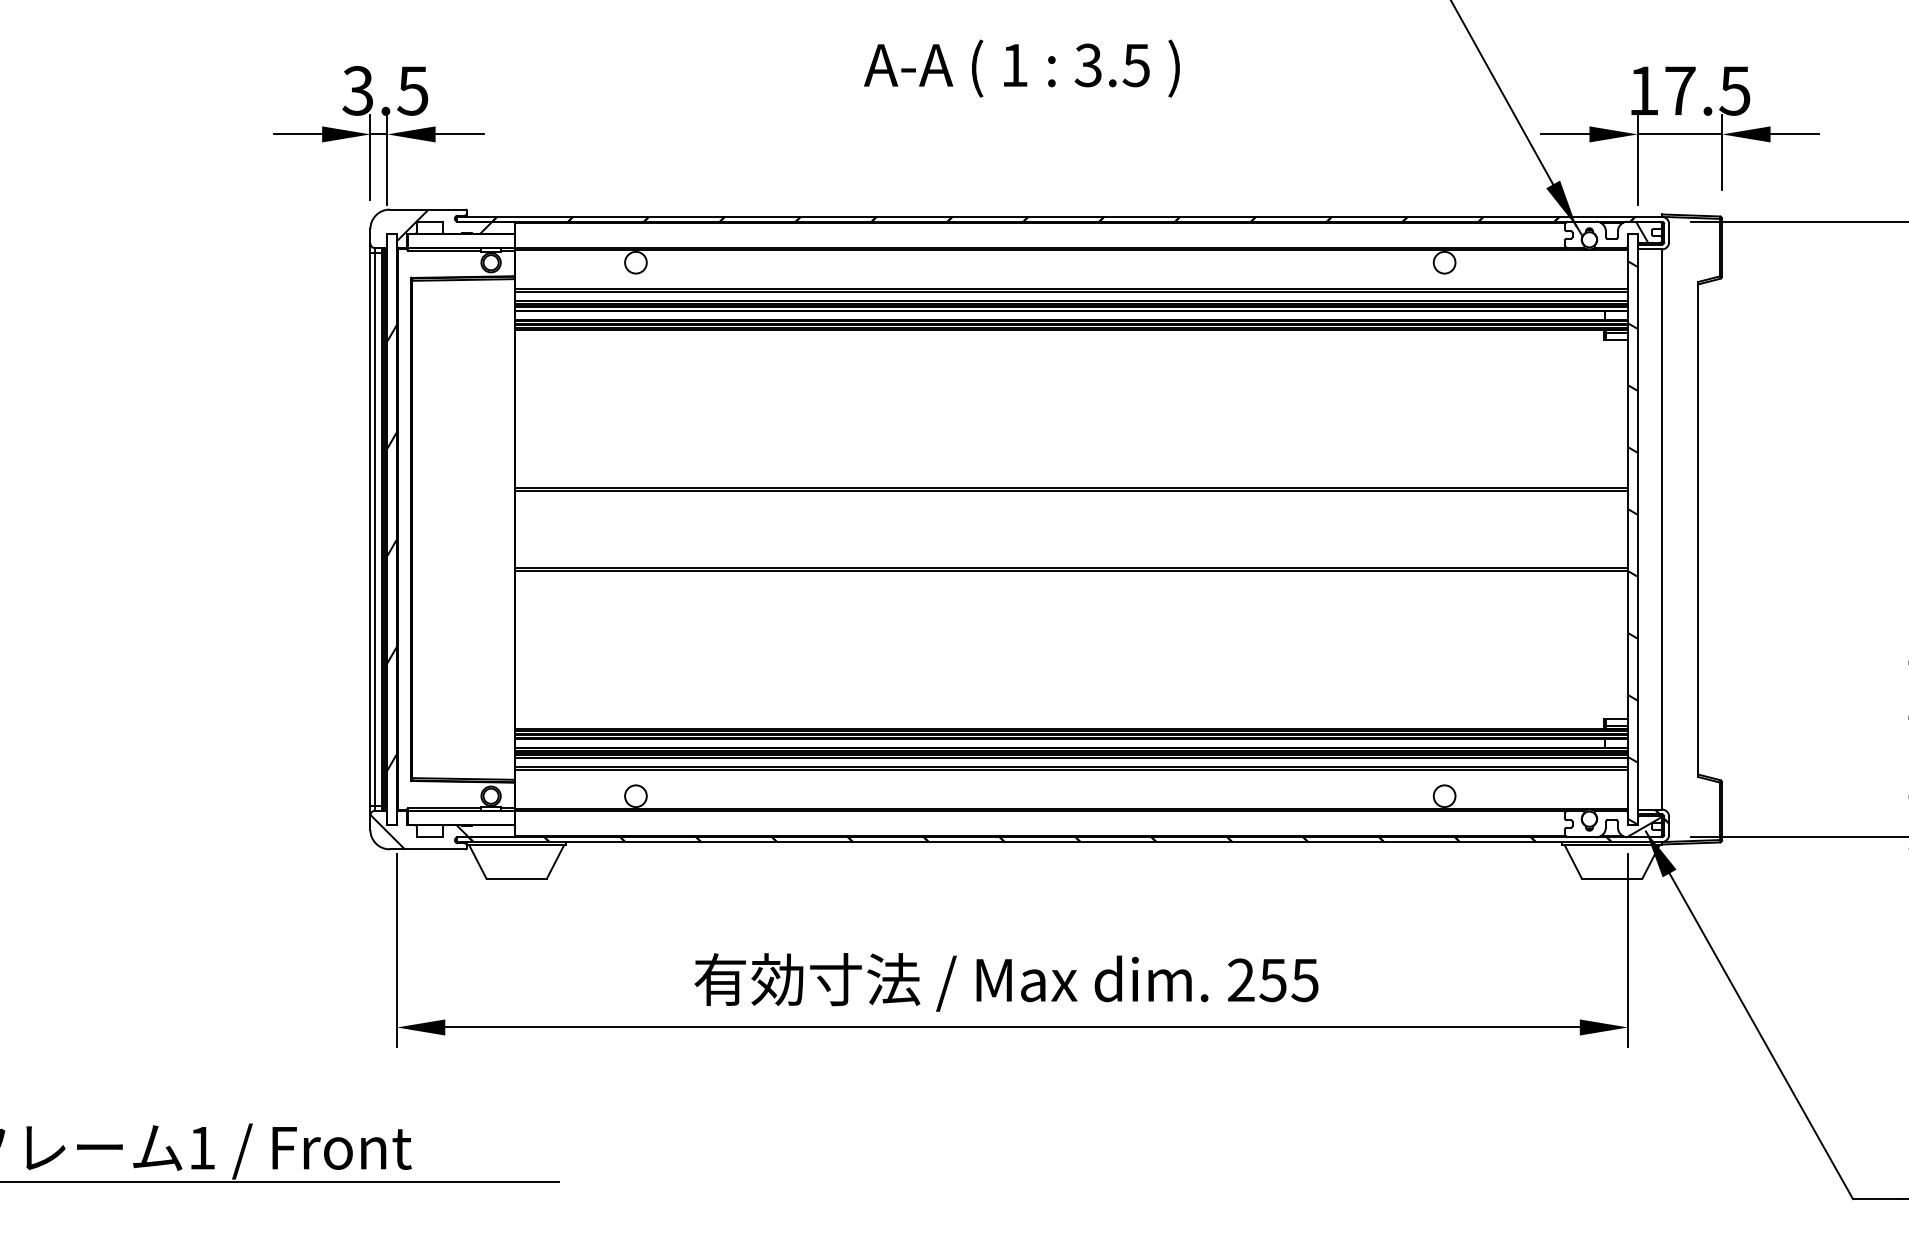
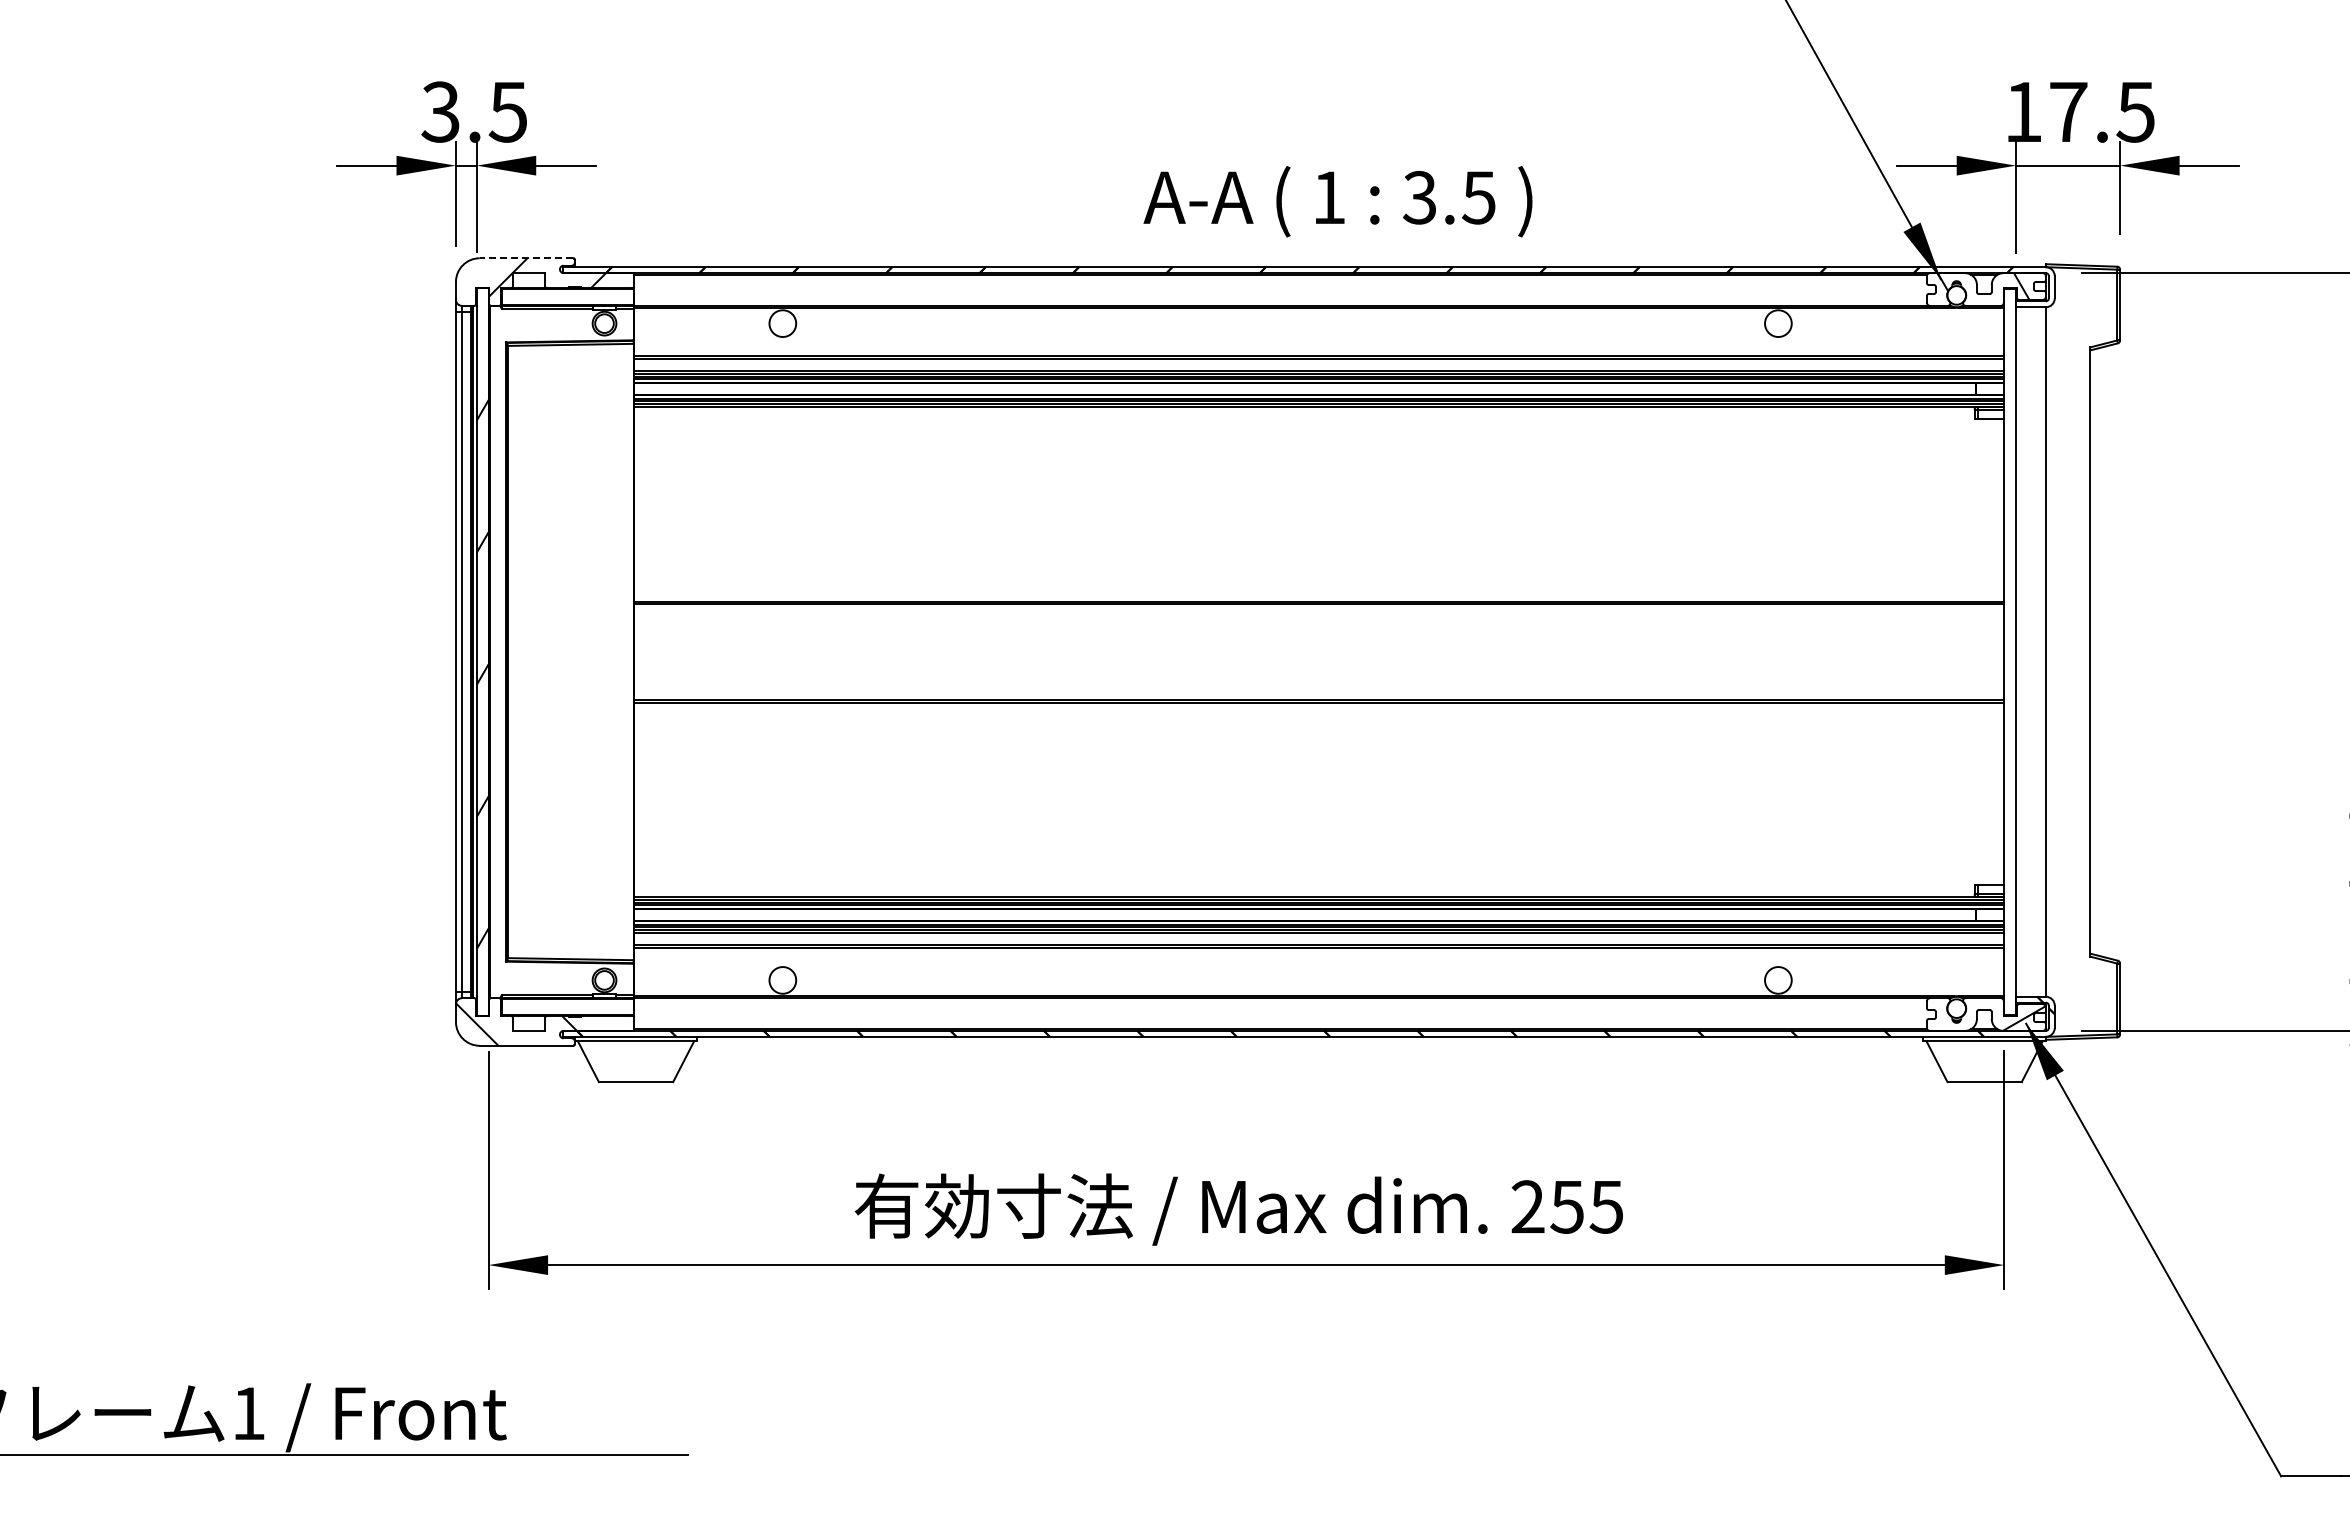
text: (1021, 68) -> (1337, 201), moved
line: (427, 209) -> (526, 258), solid -> dashed
hatch: (1633, 542) -> (2010, 668), removed

